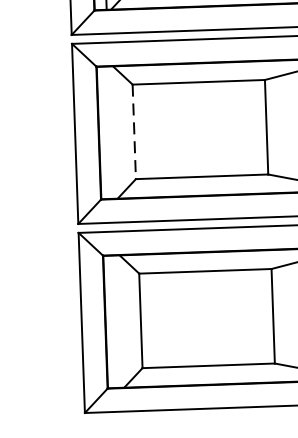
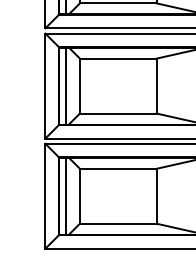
line: (111, 131) -> (66, 85), added
line: (133, 132) -> (79, 86), dashed -> solid
line: (117, 320) -> (66, 195), added

